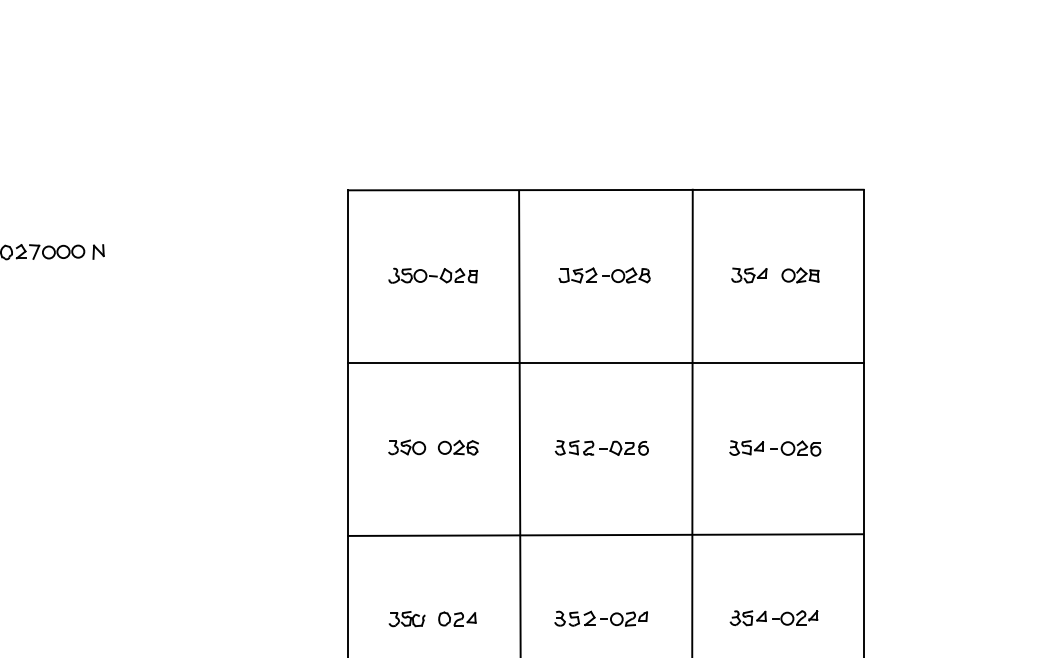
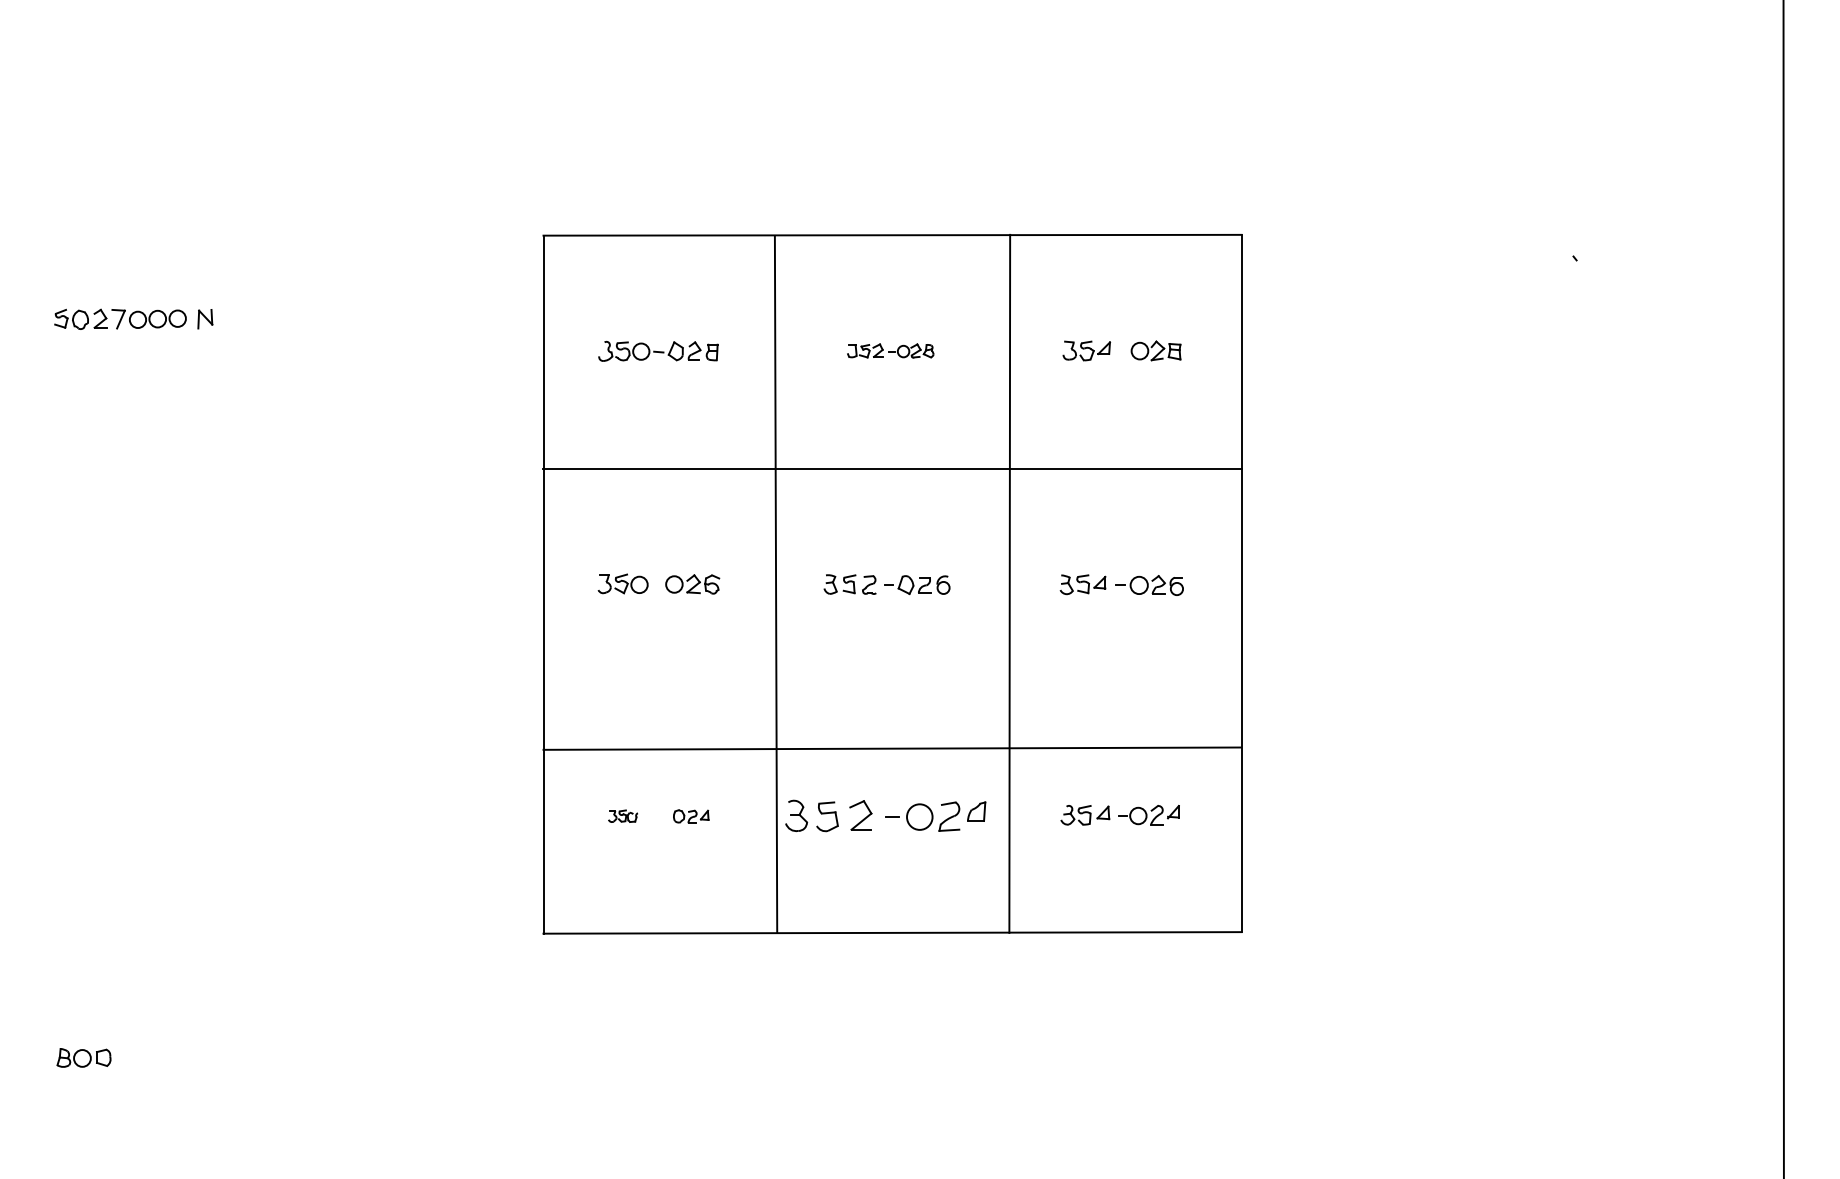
part: (604, 275) -> (890, 350), size x0.7
line: (605, 534) -> (891, 748), moved
part: (406, 618) -> (622, 815), size x0.6
part: (601, 618) -> (886, 815), size x1.6
part: (456, 619) -> (690, 816), size x0.7

